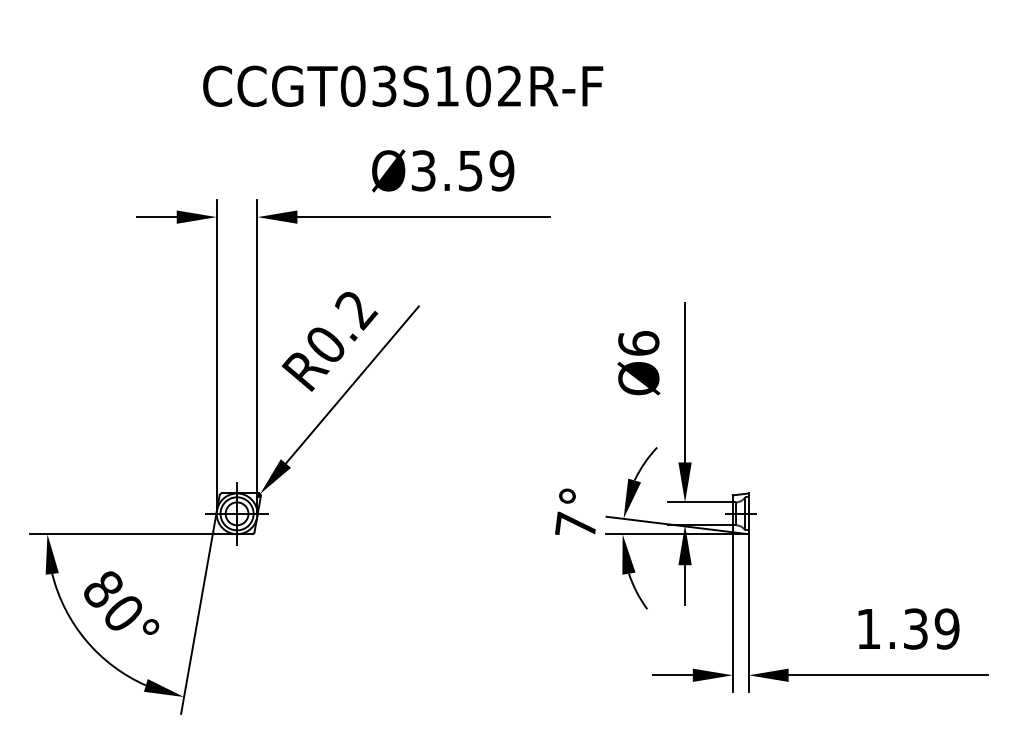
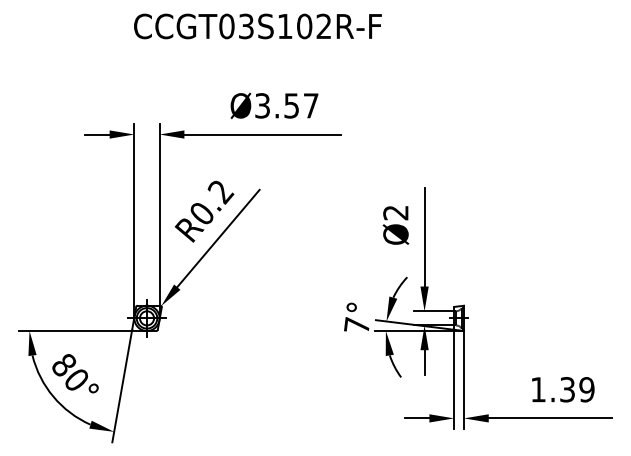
text: (402, 86) -> (257, 26), moved
text: (500, 170) -> (310, 105), Ø3.59 -> Ø3.57
text: (638, 342) -> (395, 212), Ø6 -> Ø2

